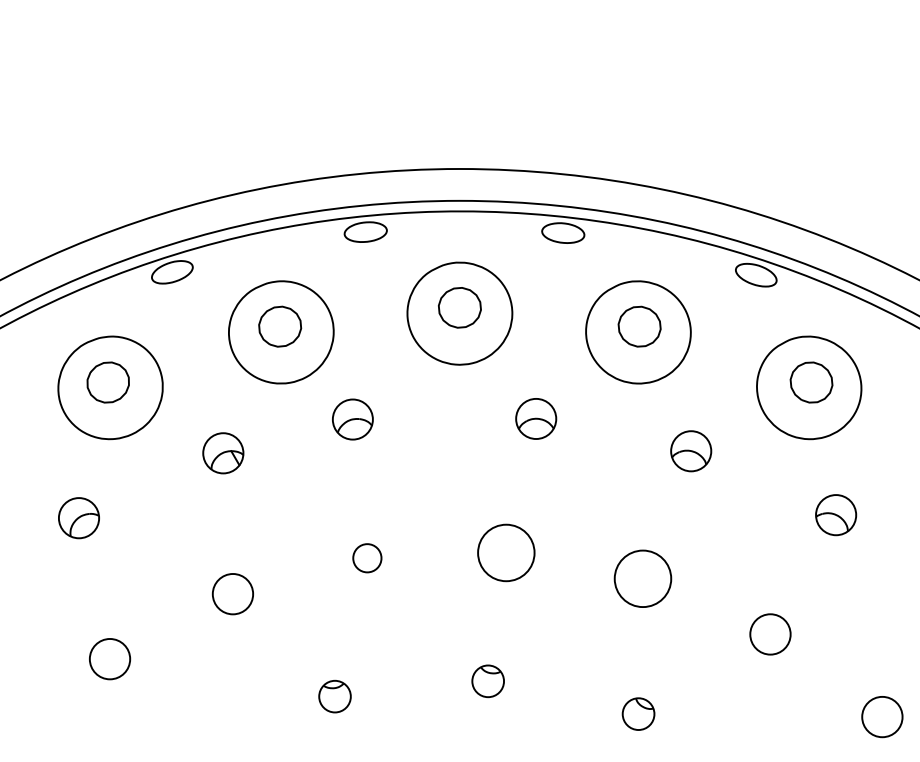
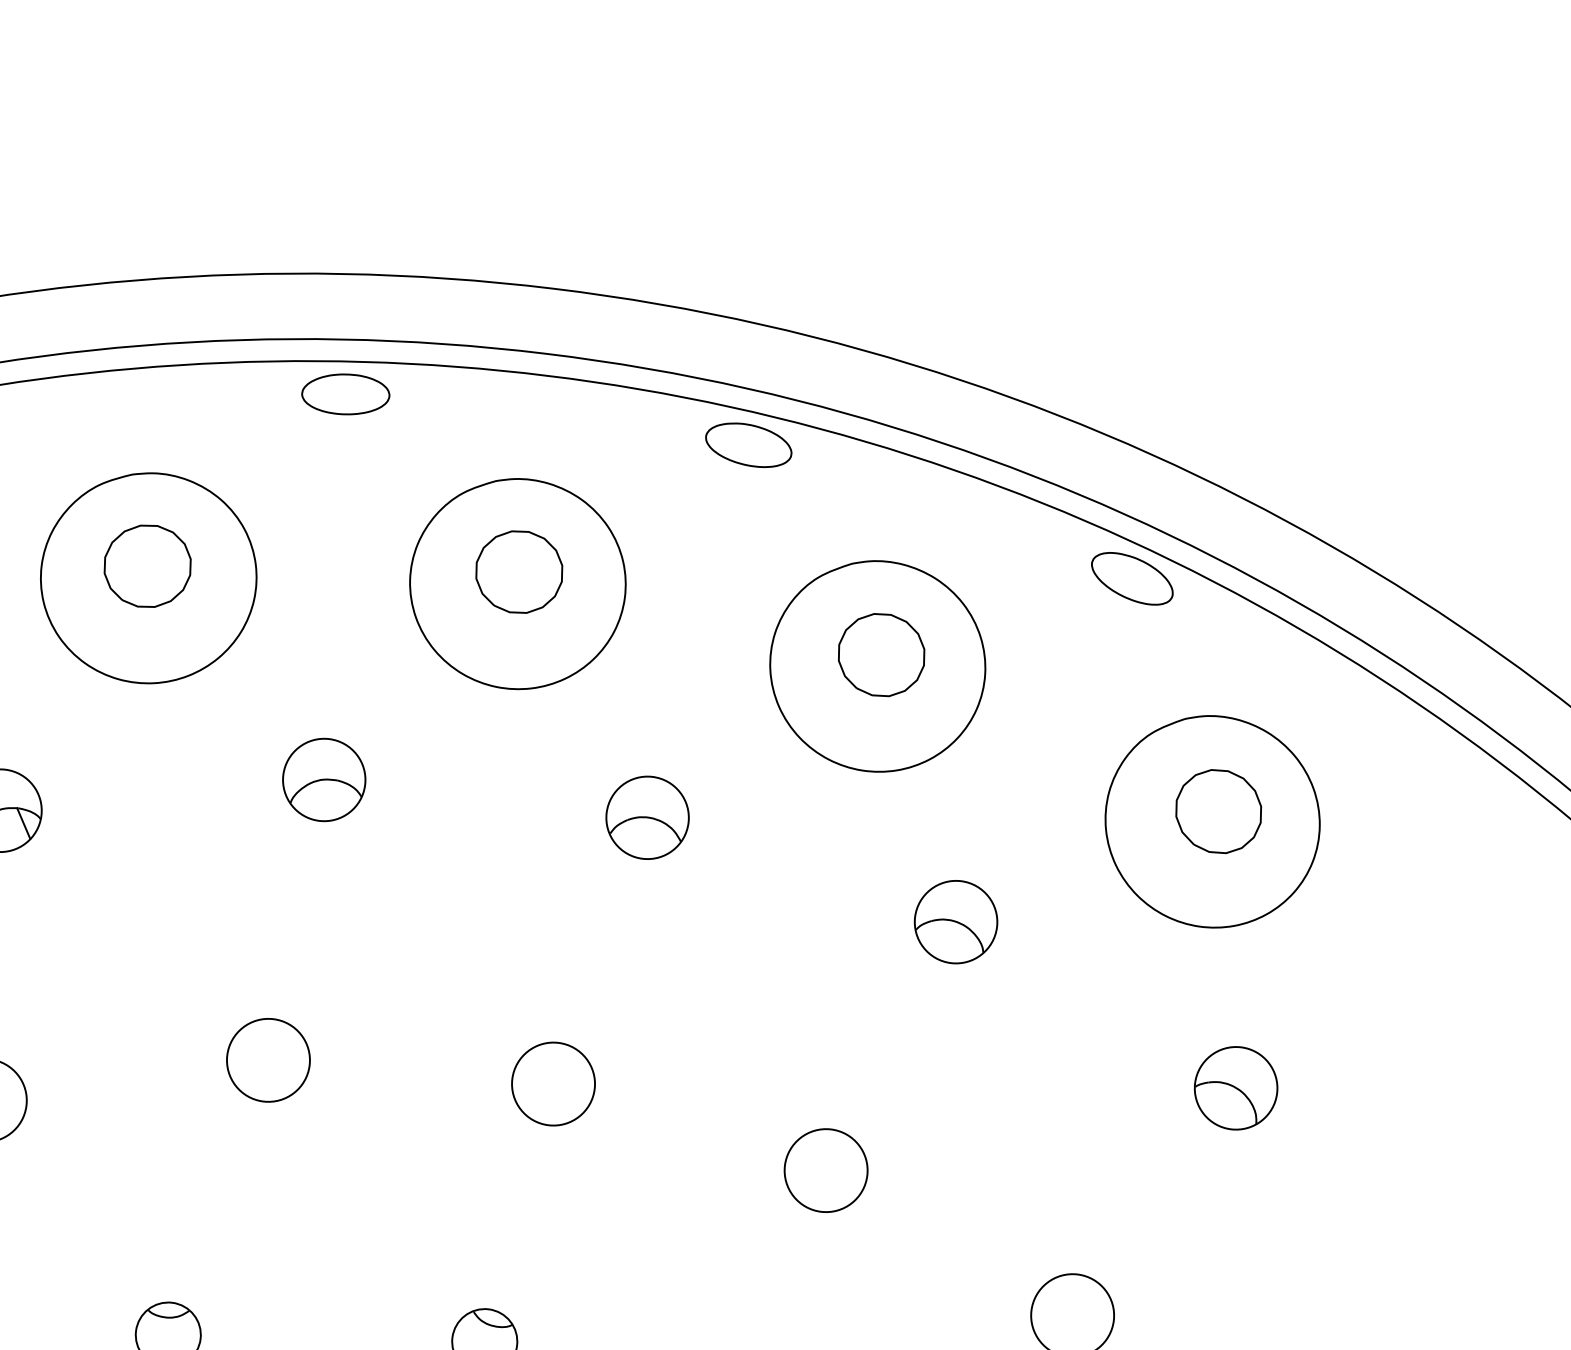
part: (352, 419) -> (323, 779), moved
circle: (506, 552) -> (553, 1083), size x0.71
circle: (367, 558) -> (268, 1061), size x1.43
circle: (642, 578) -> (825, 1169), size x0.71

